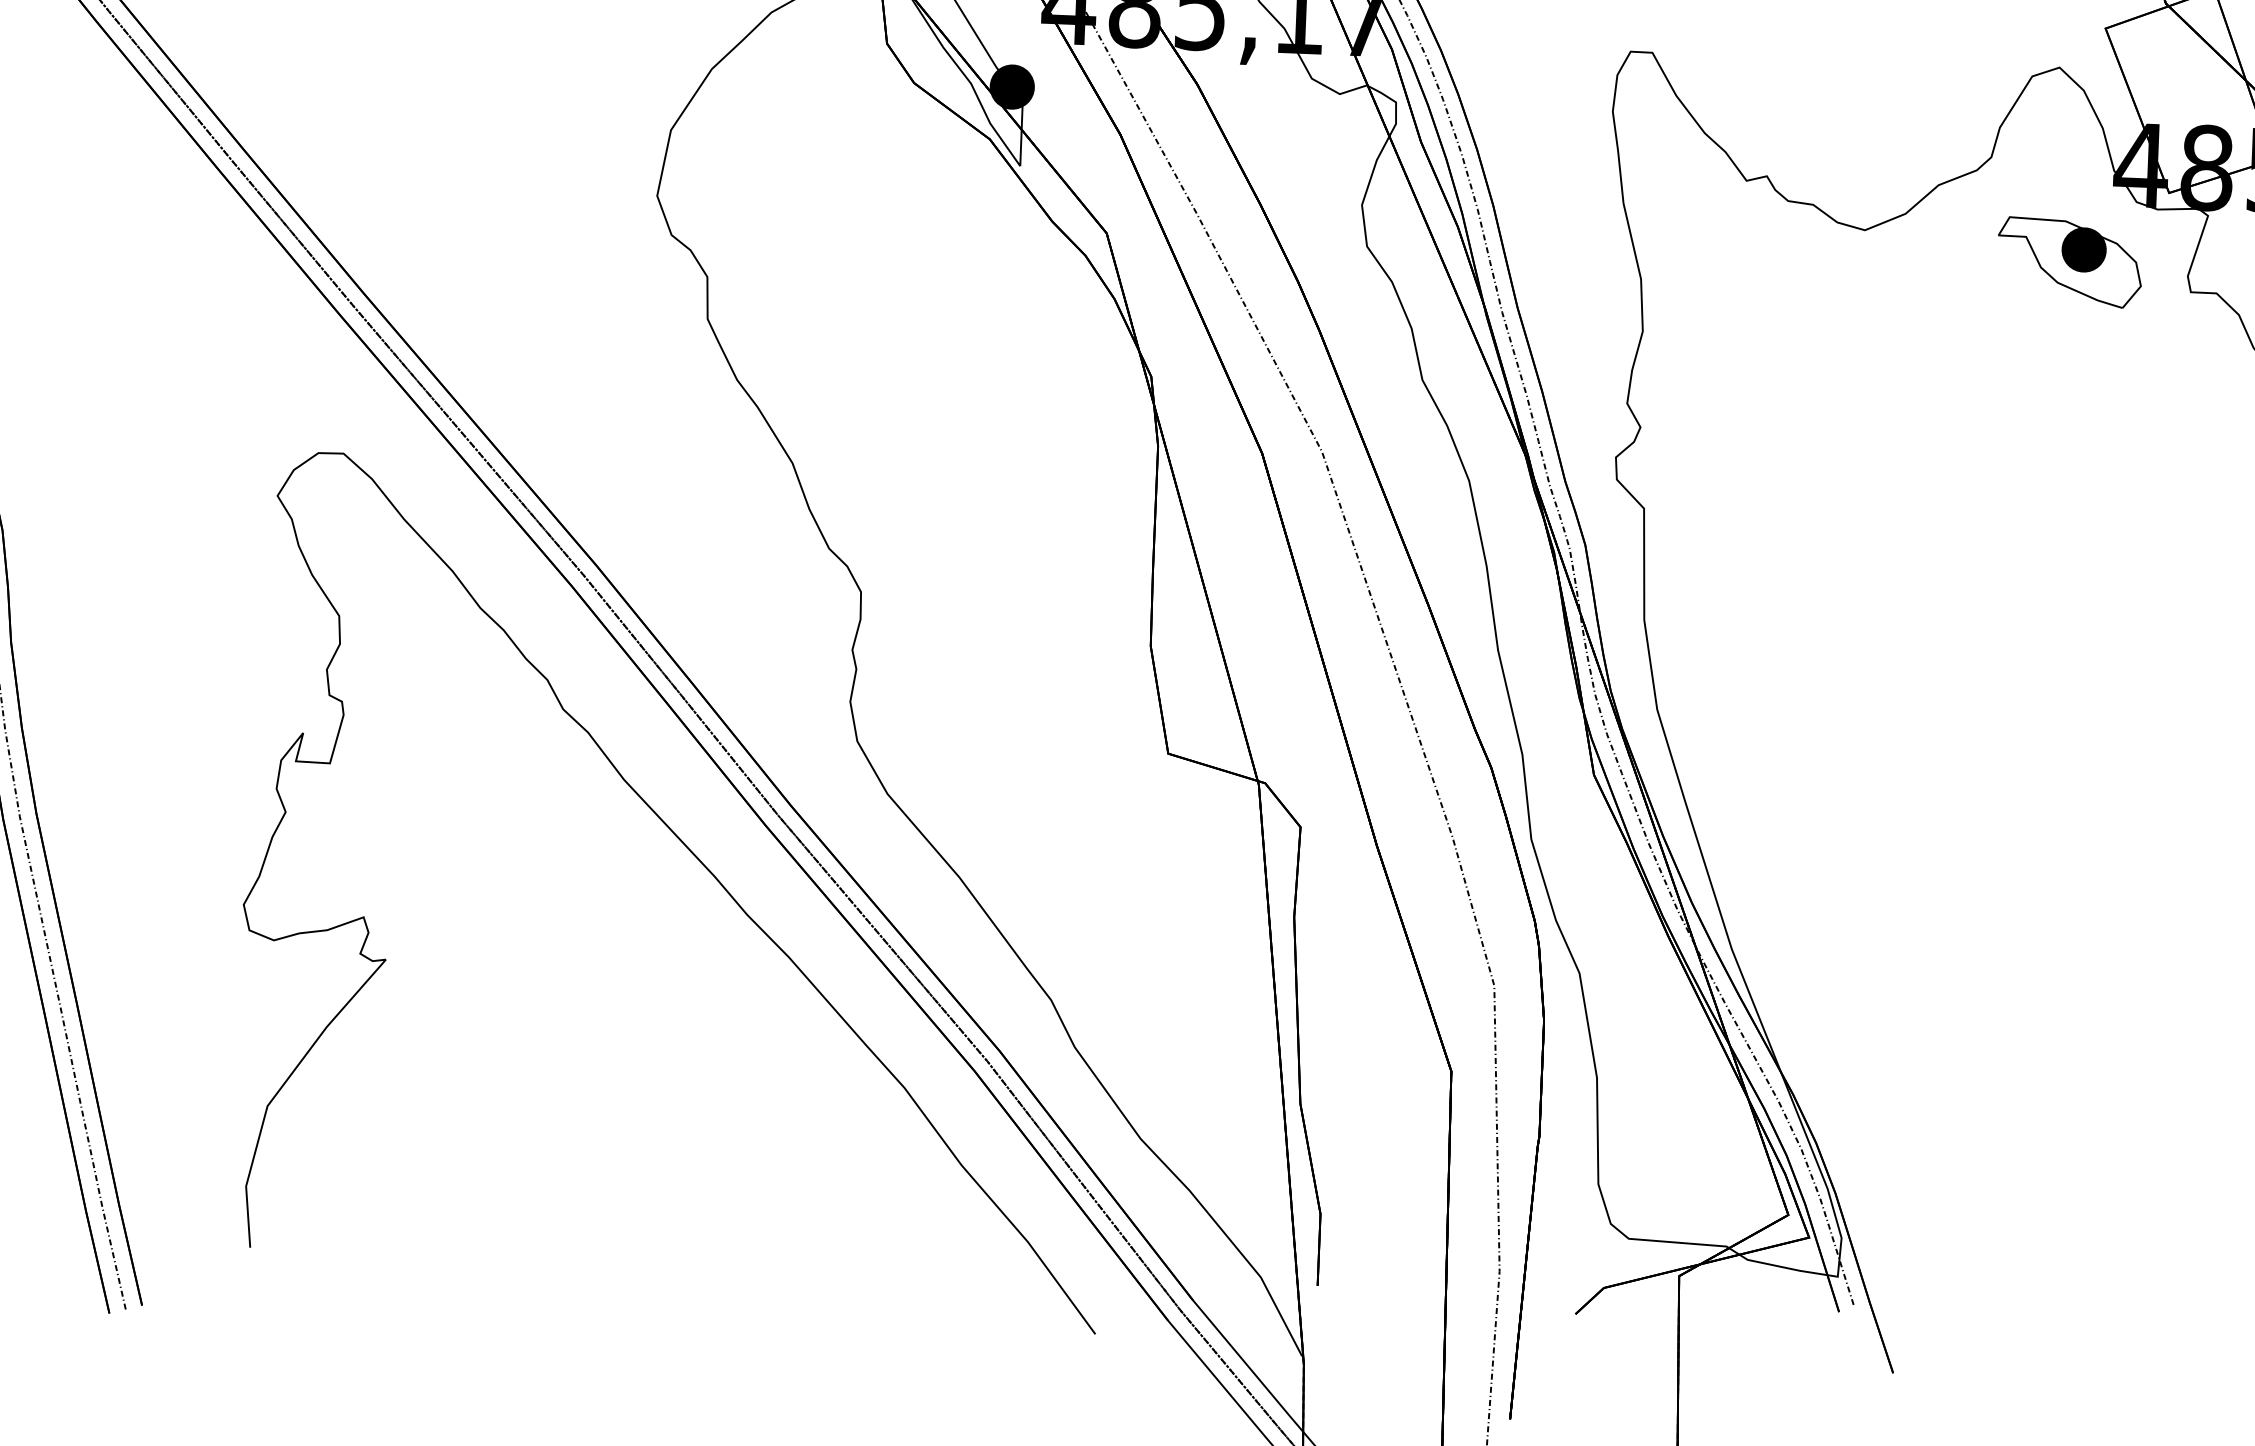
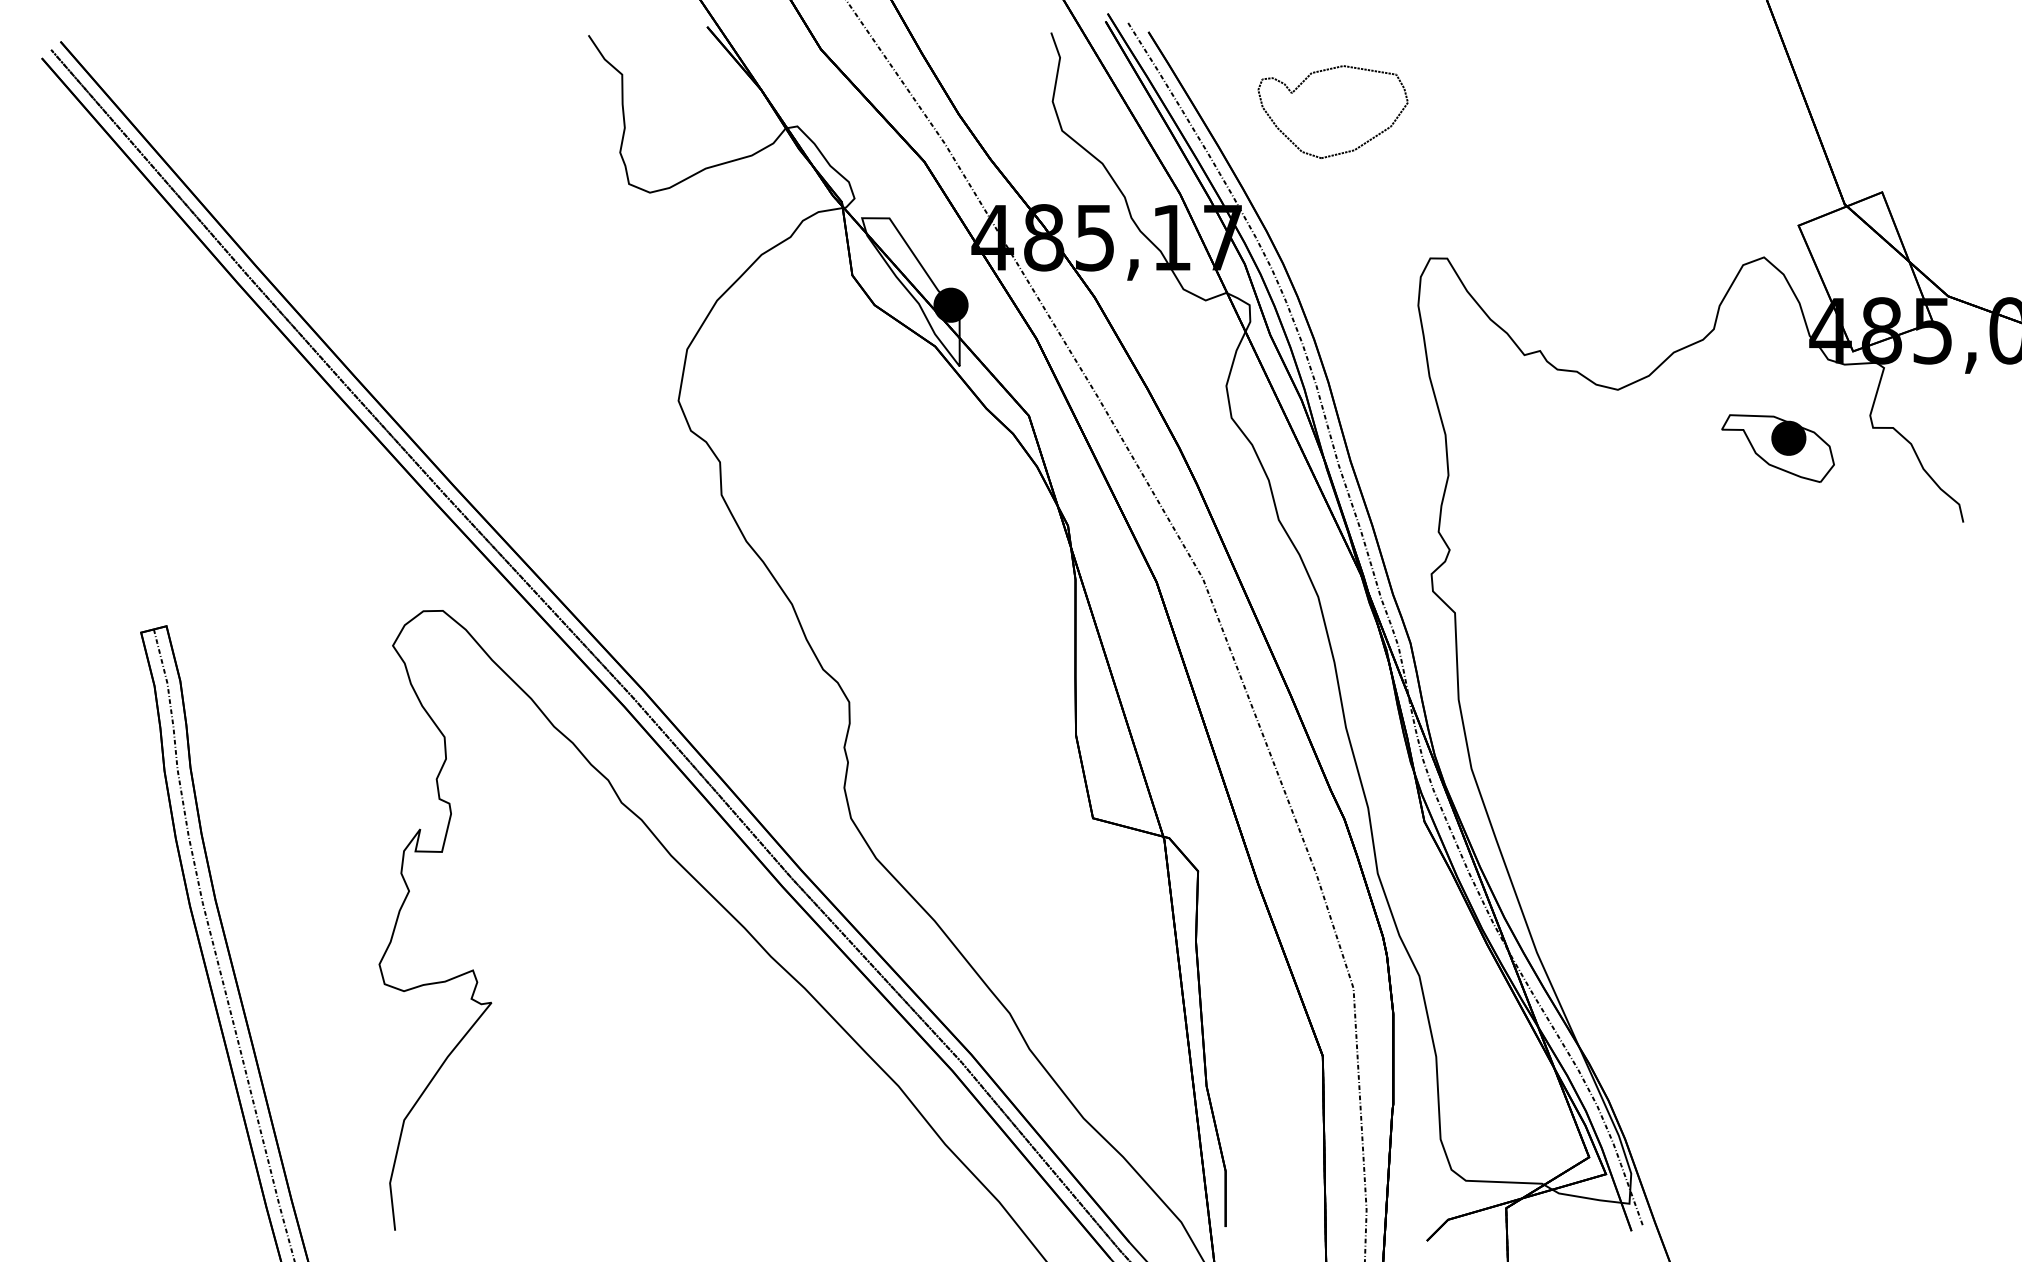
part: (2069, 262) -> (1777, 448), moved

